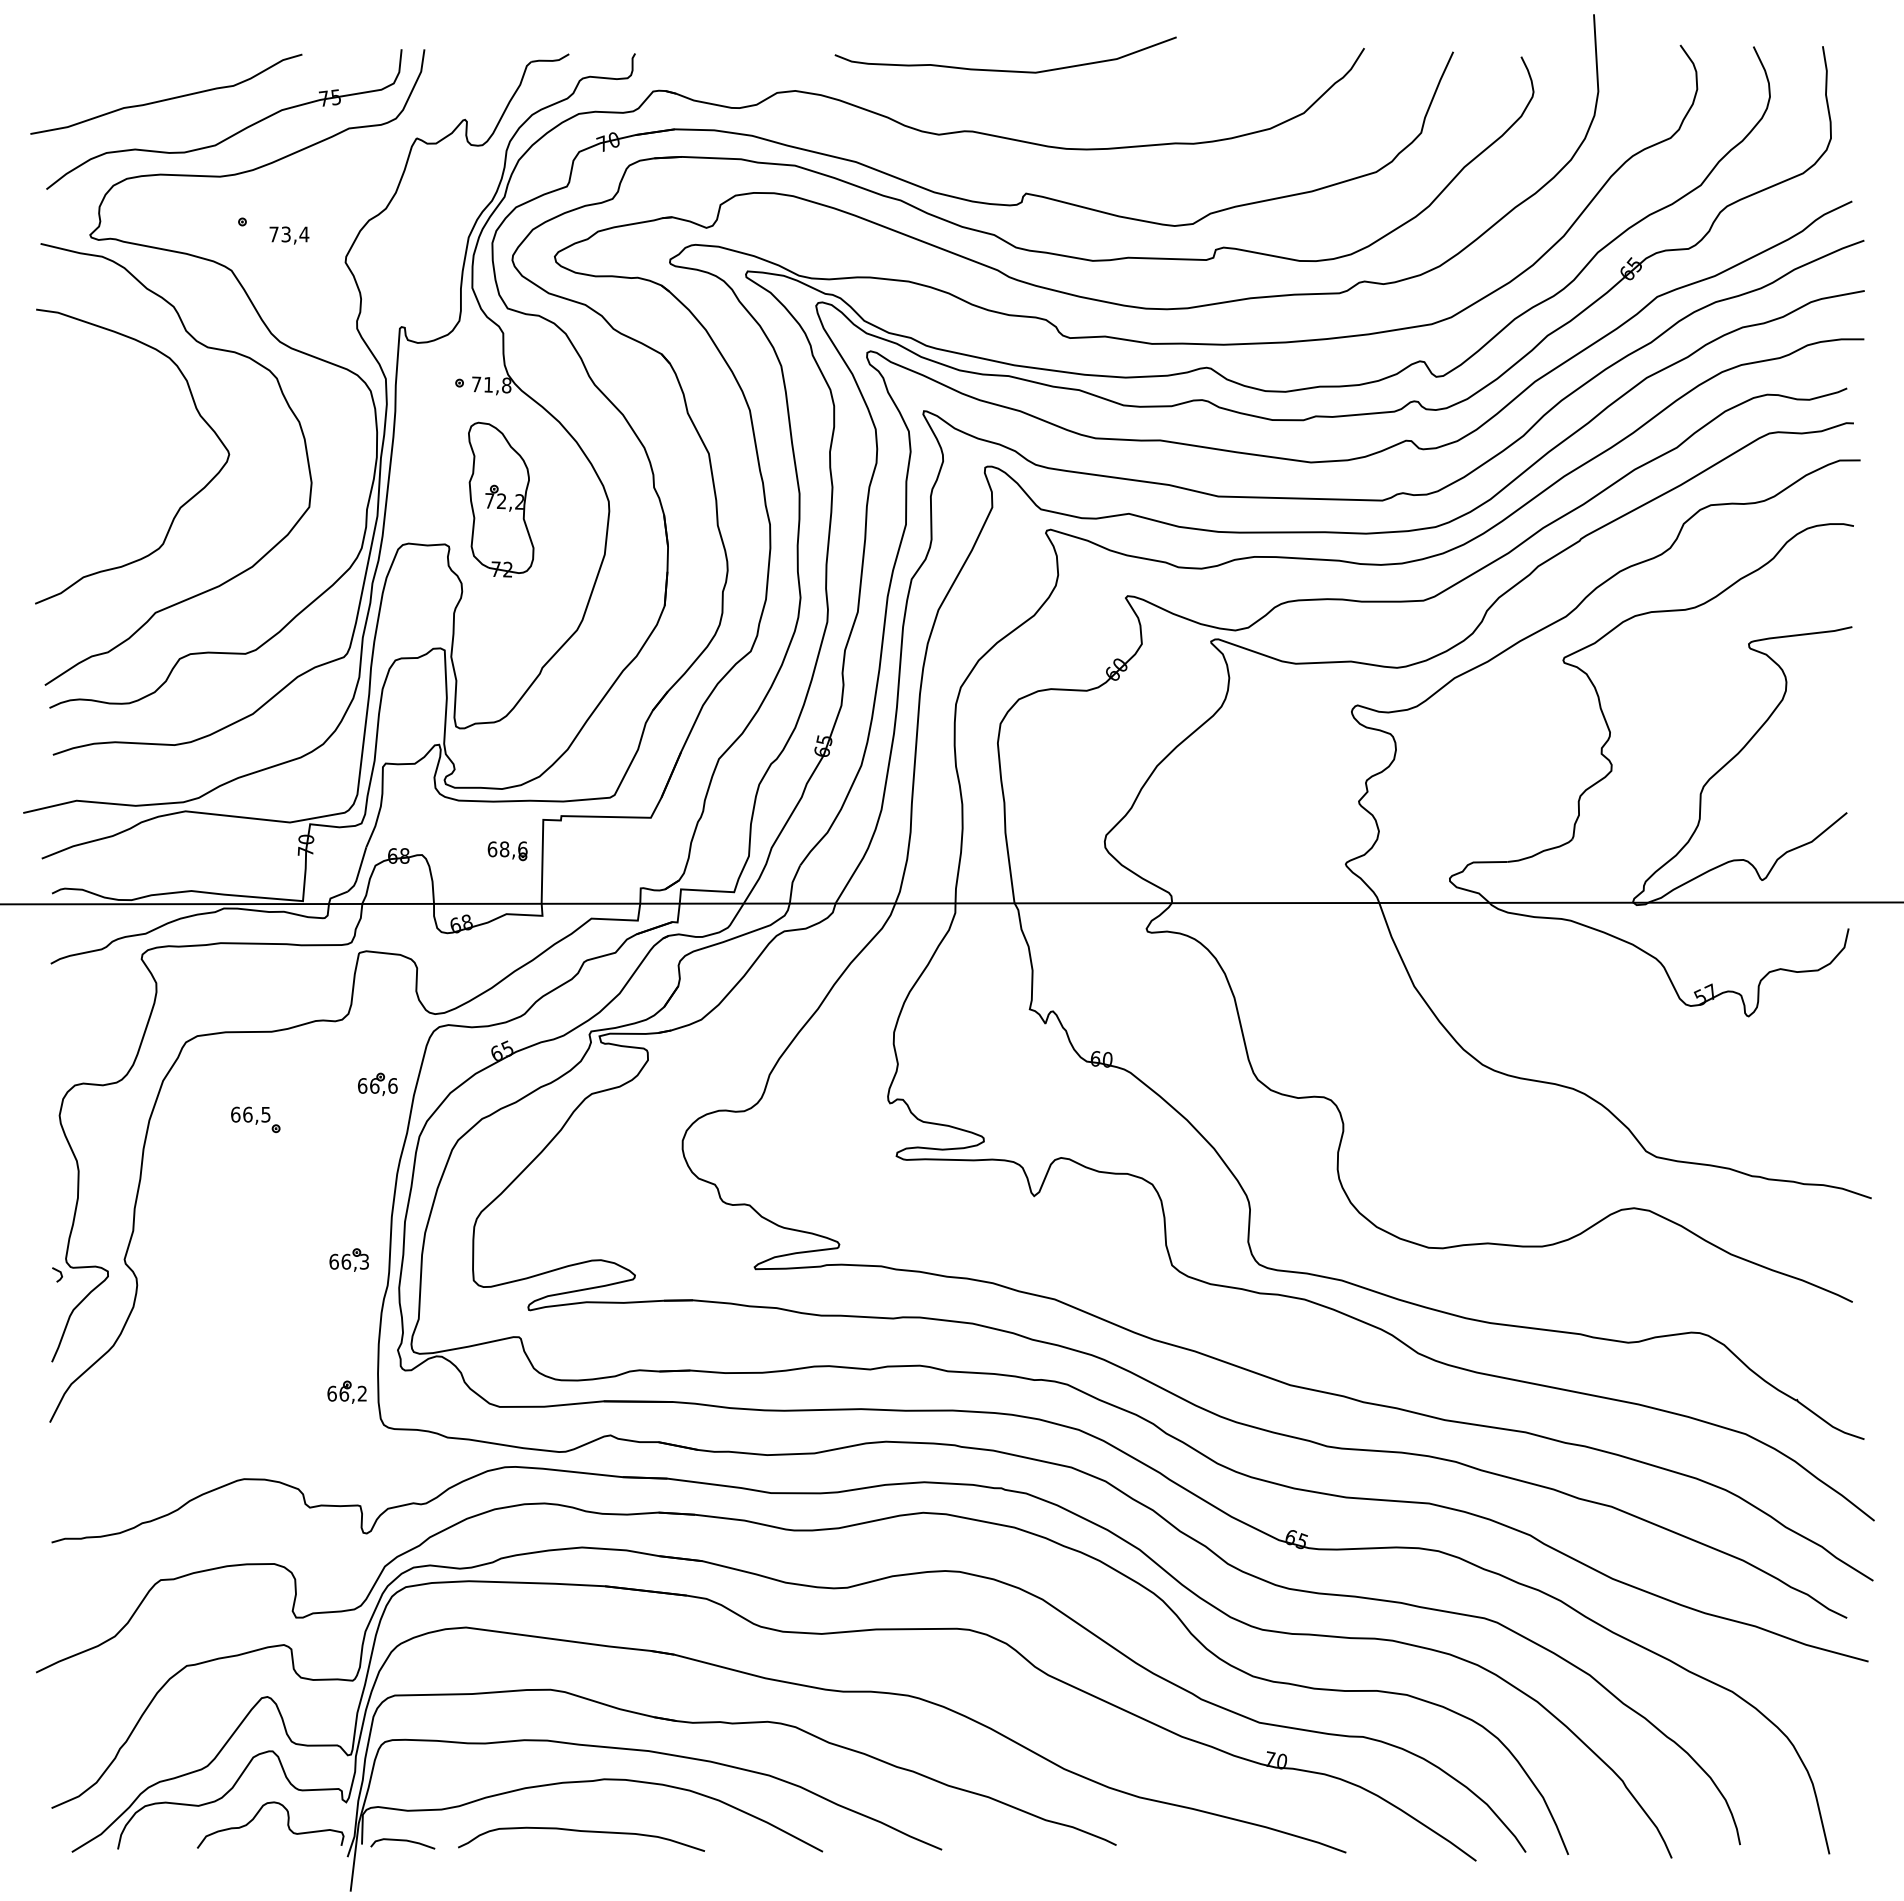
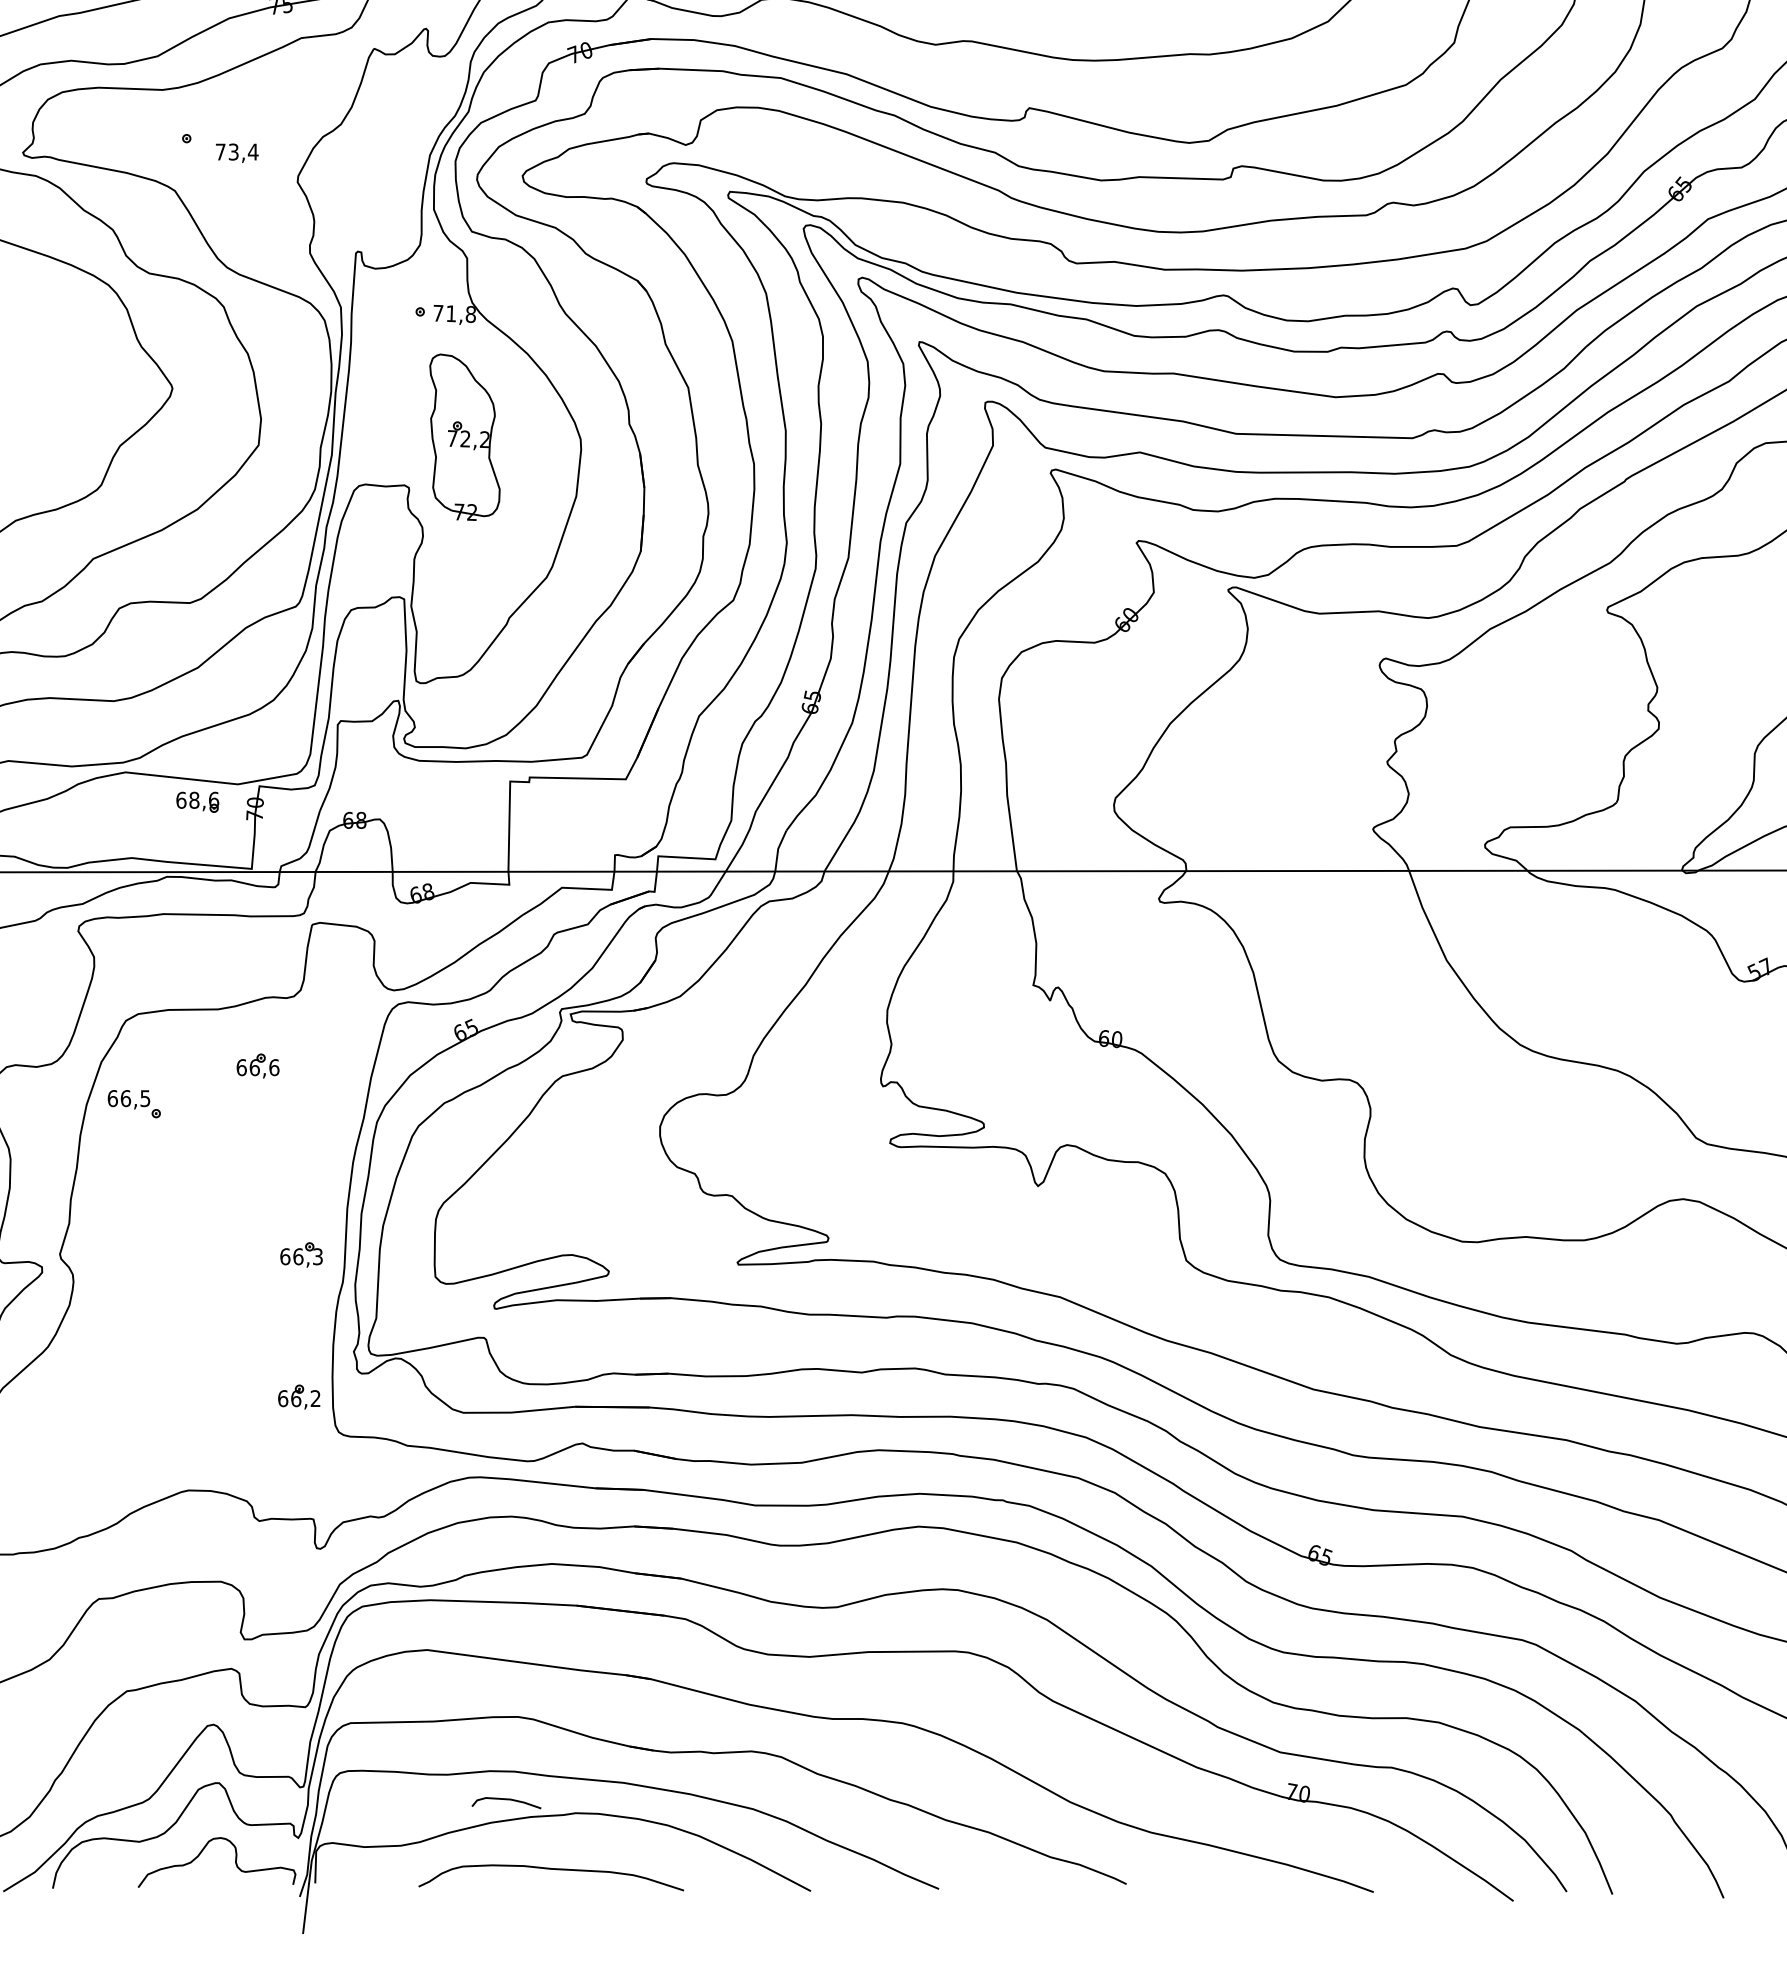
part: (507, 851) -> (197, 802), moved
part: (377, 1083) -> (257, 1065), moved
part: (255, 1119) -> (134, 1103), moved
curve: (402, 1841) -> (506, 1800), moved

